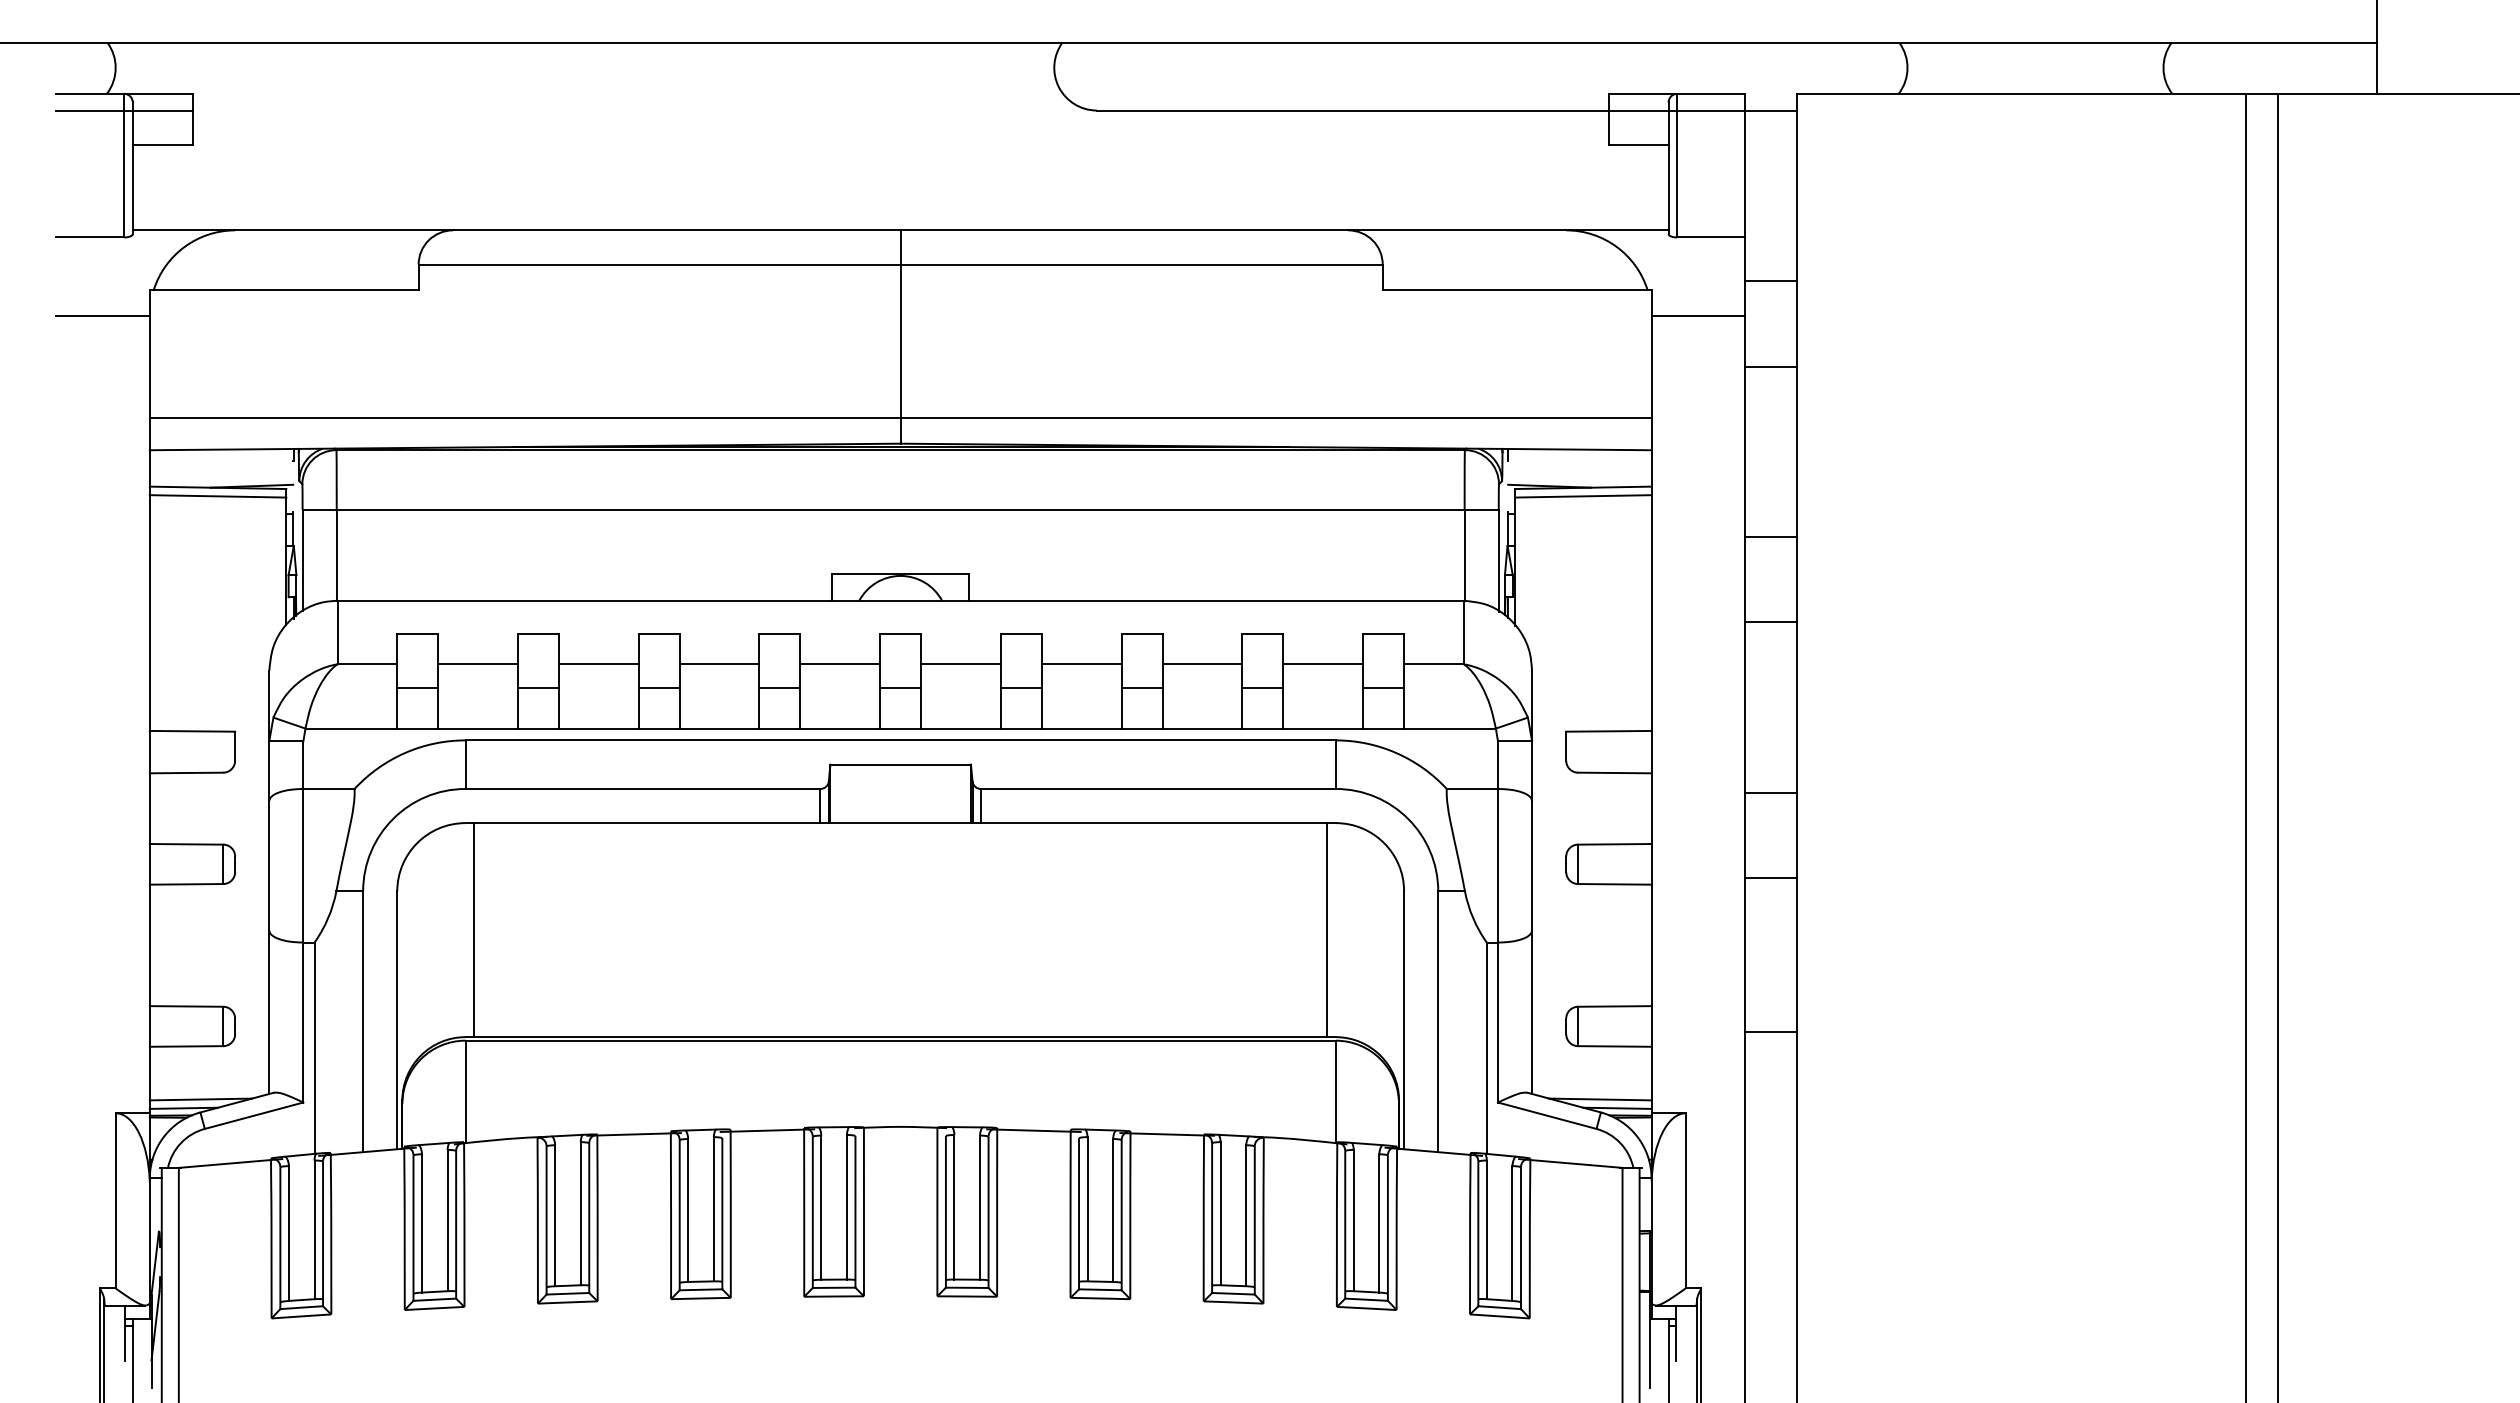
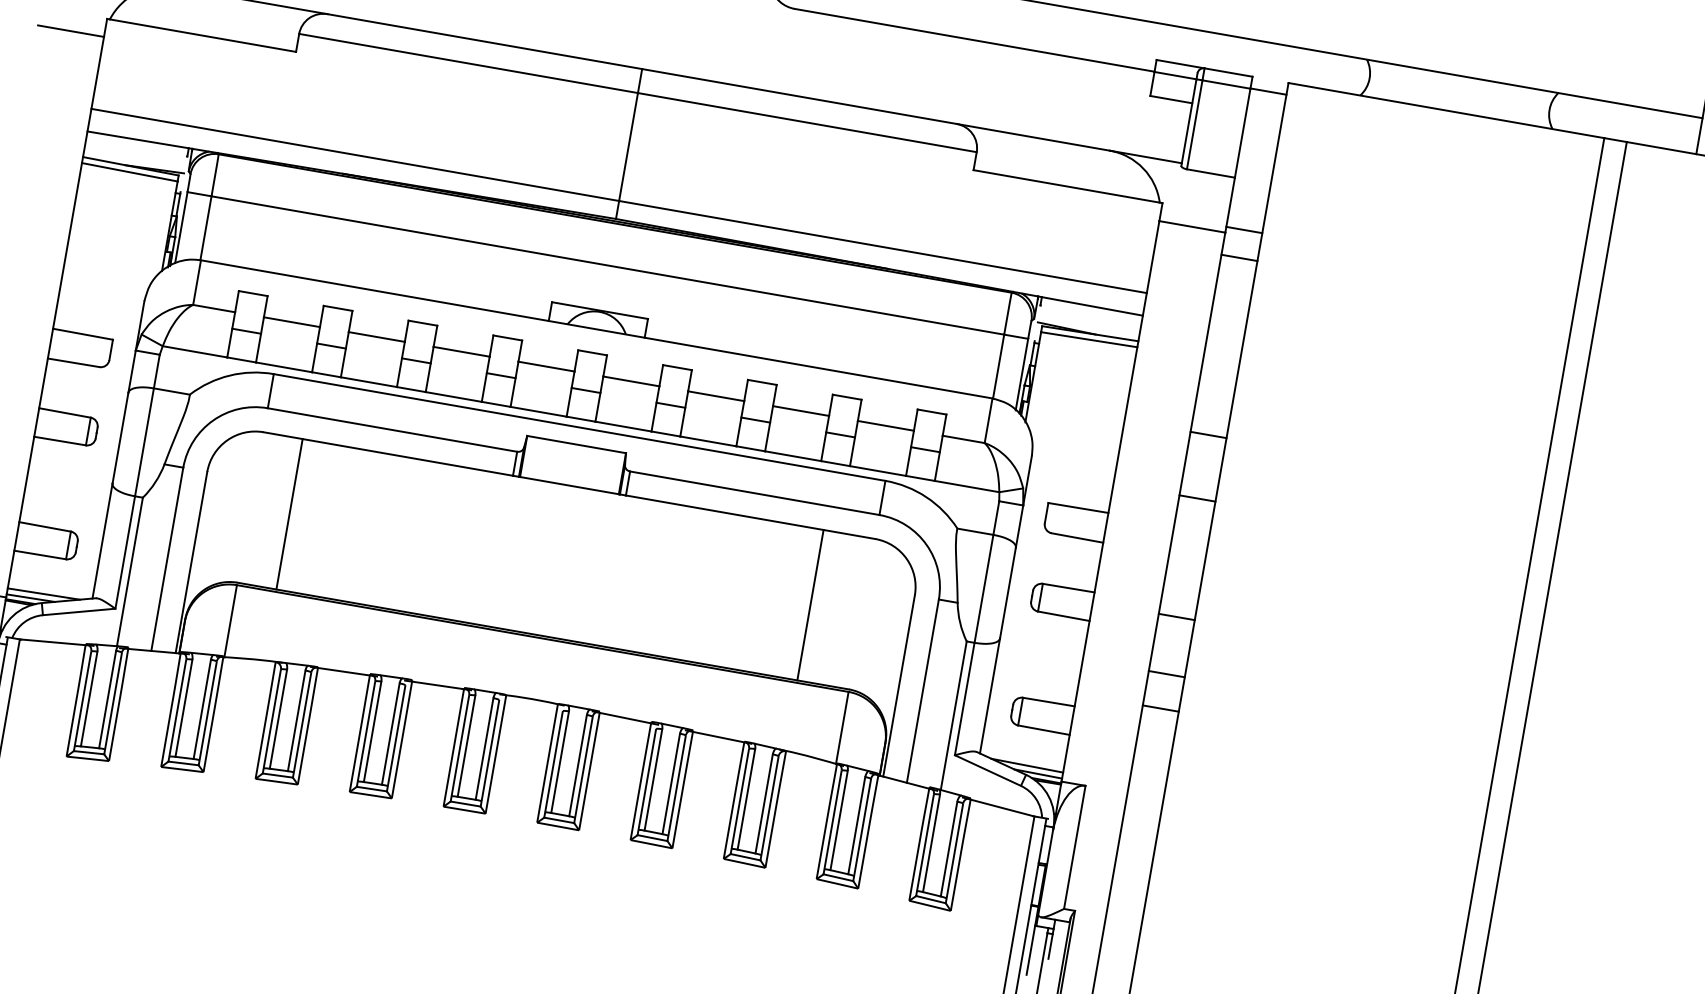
line: (1770, 281) -> (1239, 258), moved
line: (1770, 366) -> (1243, 229), moved
line: (1770, 537) -> (1208, 435), moved
line: (1770, 622) -> (1197, 498), moved
line: (1770, 793) -> (1176, 617), moved
line: (1770, 878) -> (1166, 674), moved
line: (474, 930) -> (289, 514), moved
line: (1327, 930) -> (810, 605), moved
line: (1770, 1032) -> (1160, 708), moved

